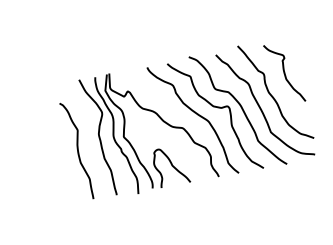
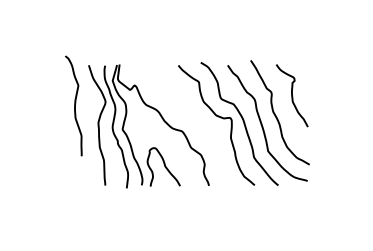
curve: (196, 114) -> (198, 120), removed
curve: (77, 150) -> (74, 105), moved

